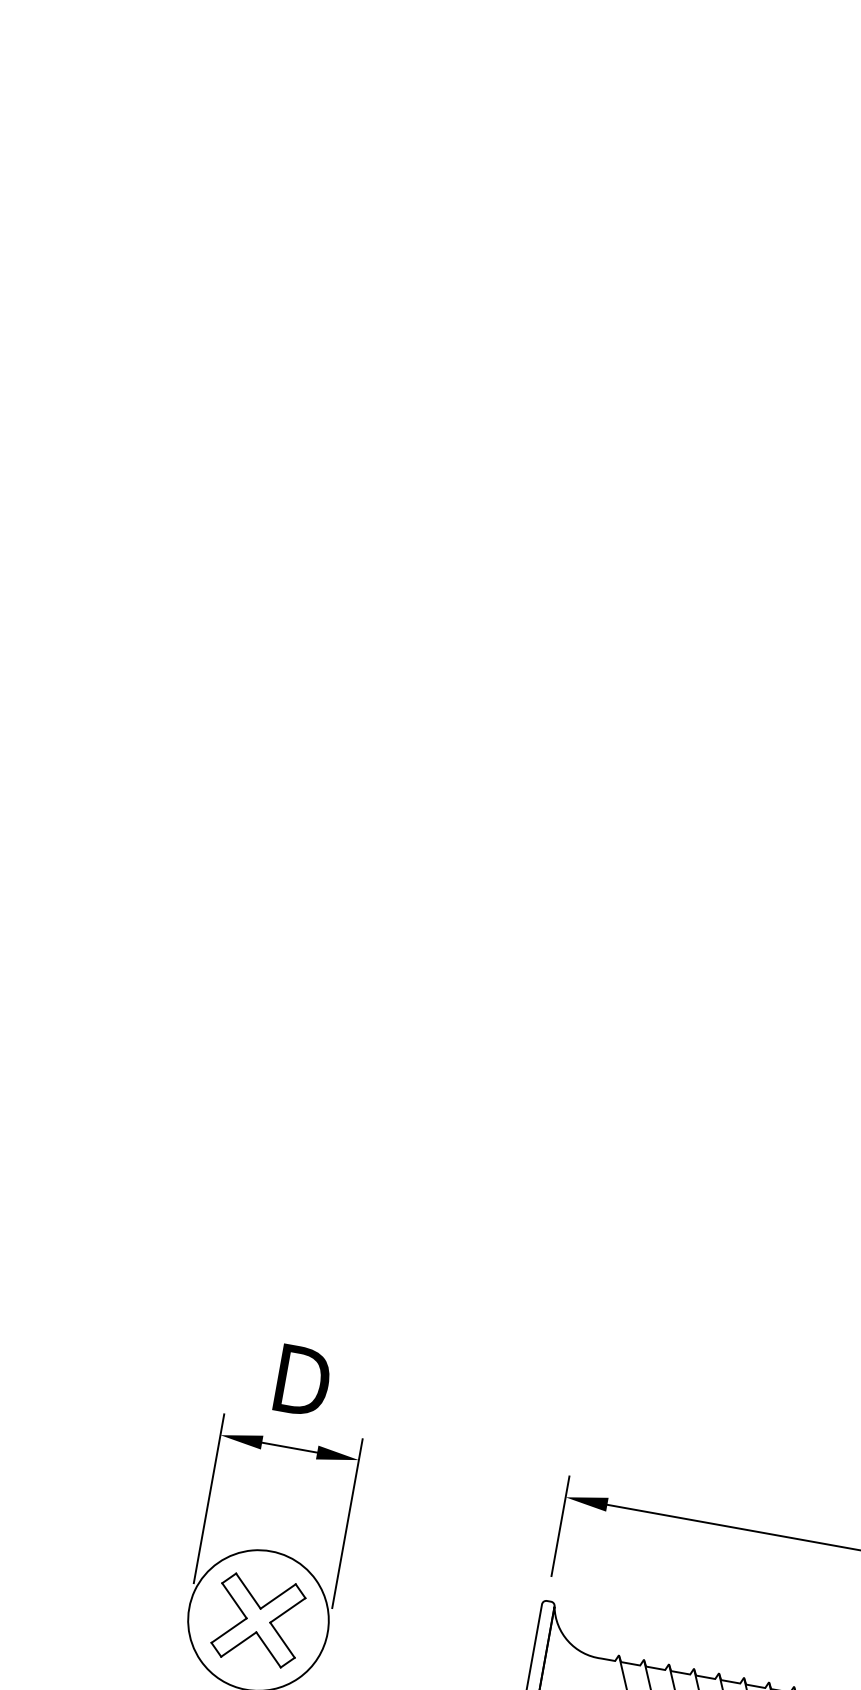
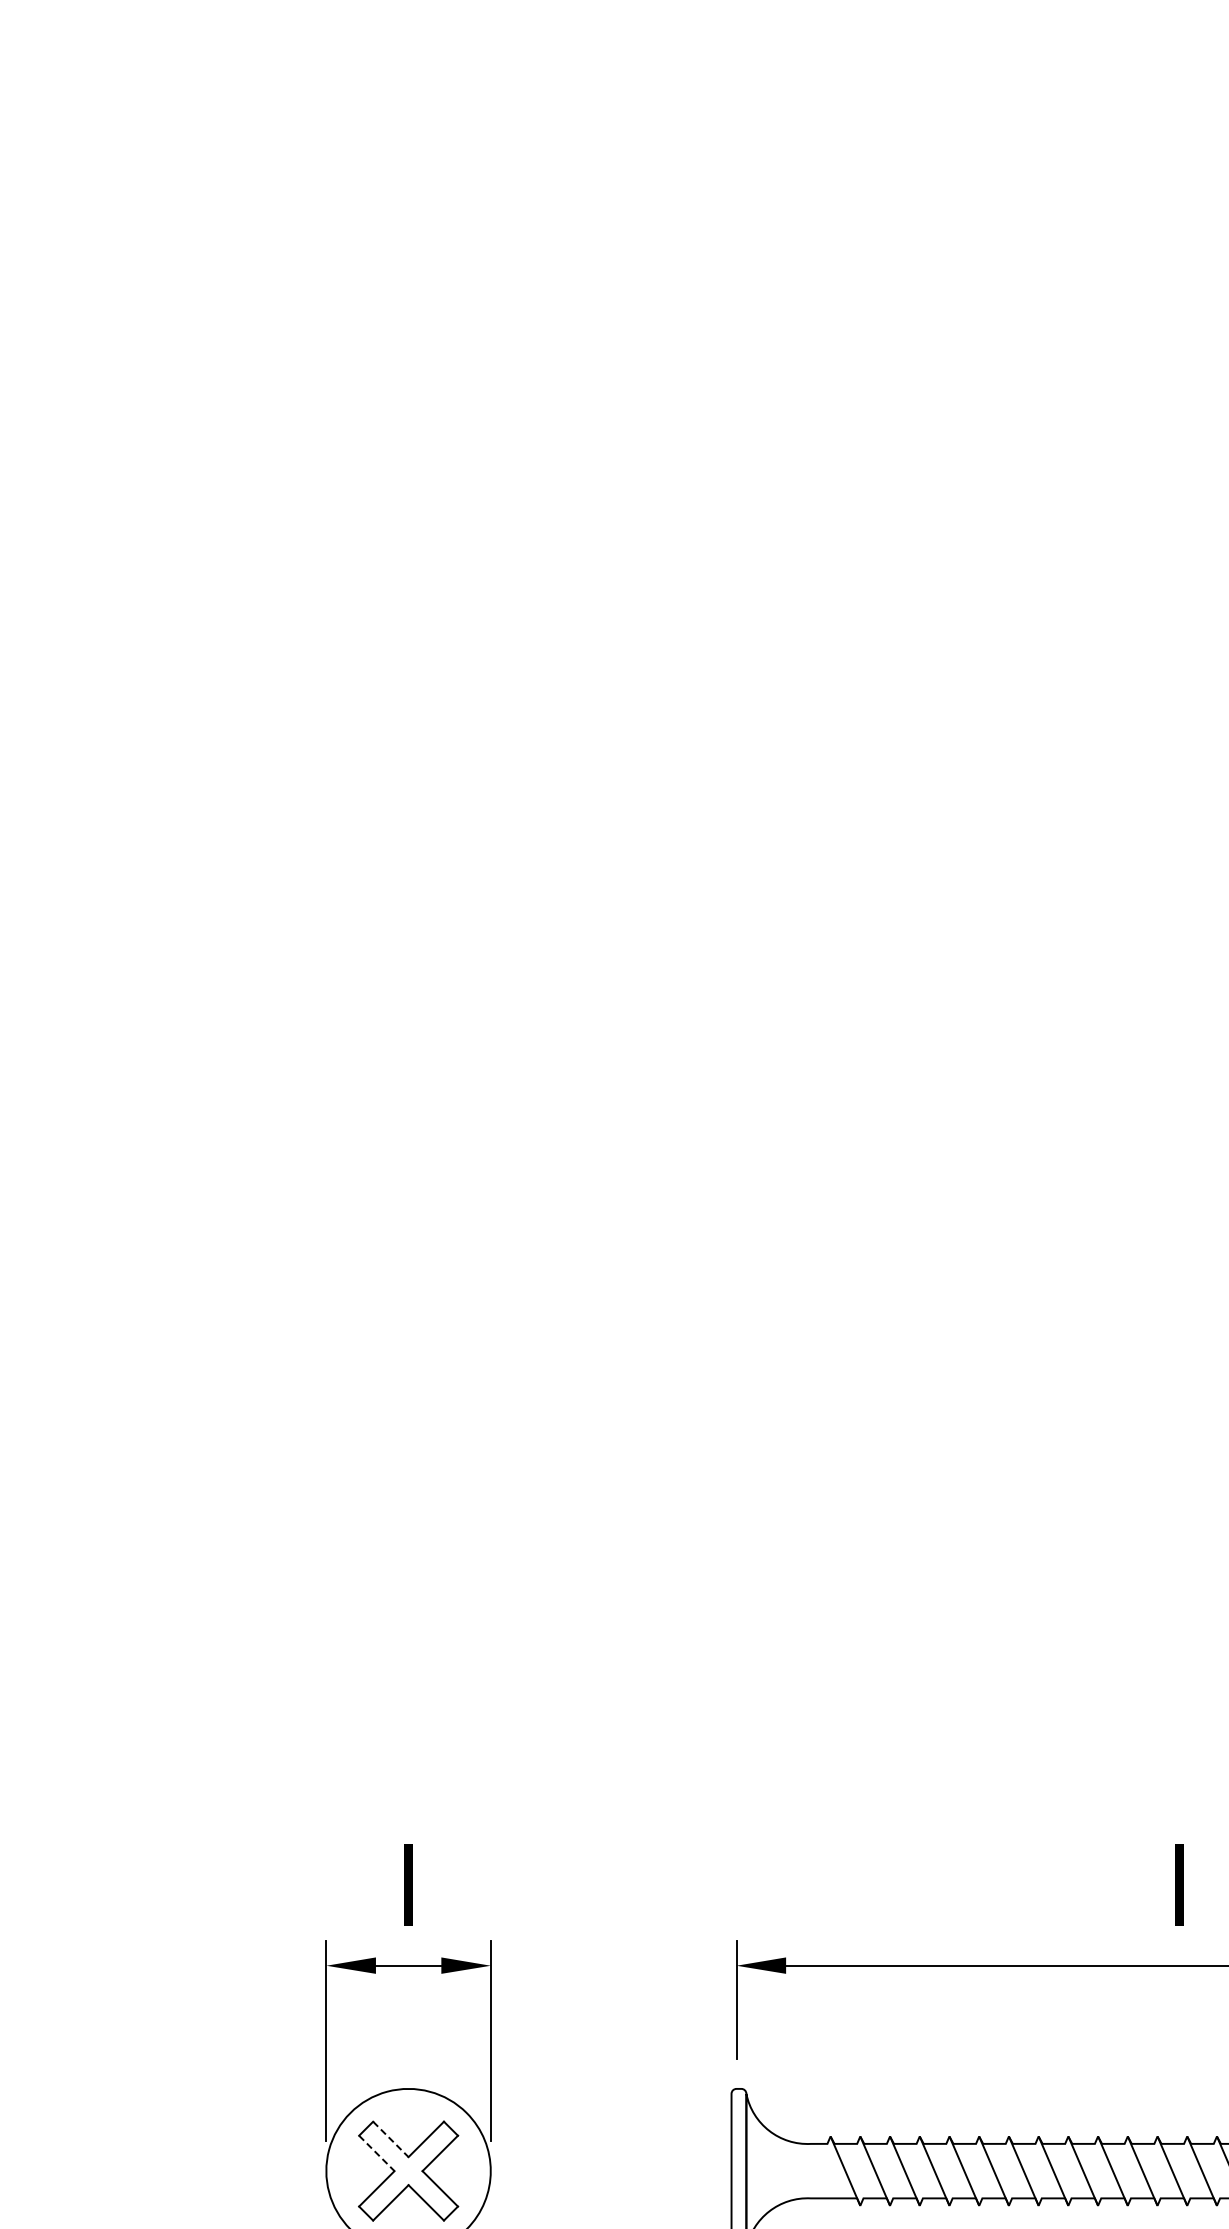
text: (303, 1380) -> (410, 1885), D -> l
line: (248, 1591) -> (391, 2139), solid -> dashed
line: (235, 1600) -> (377, 2153), solid -> dashed

